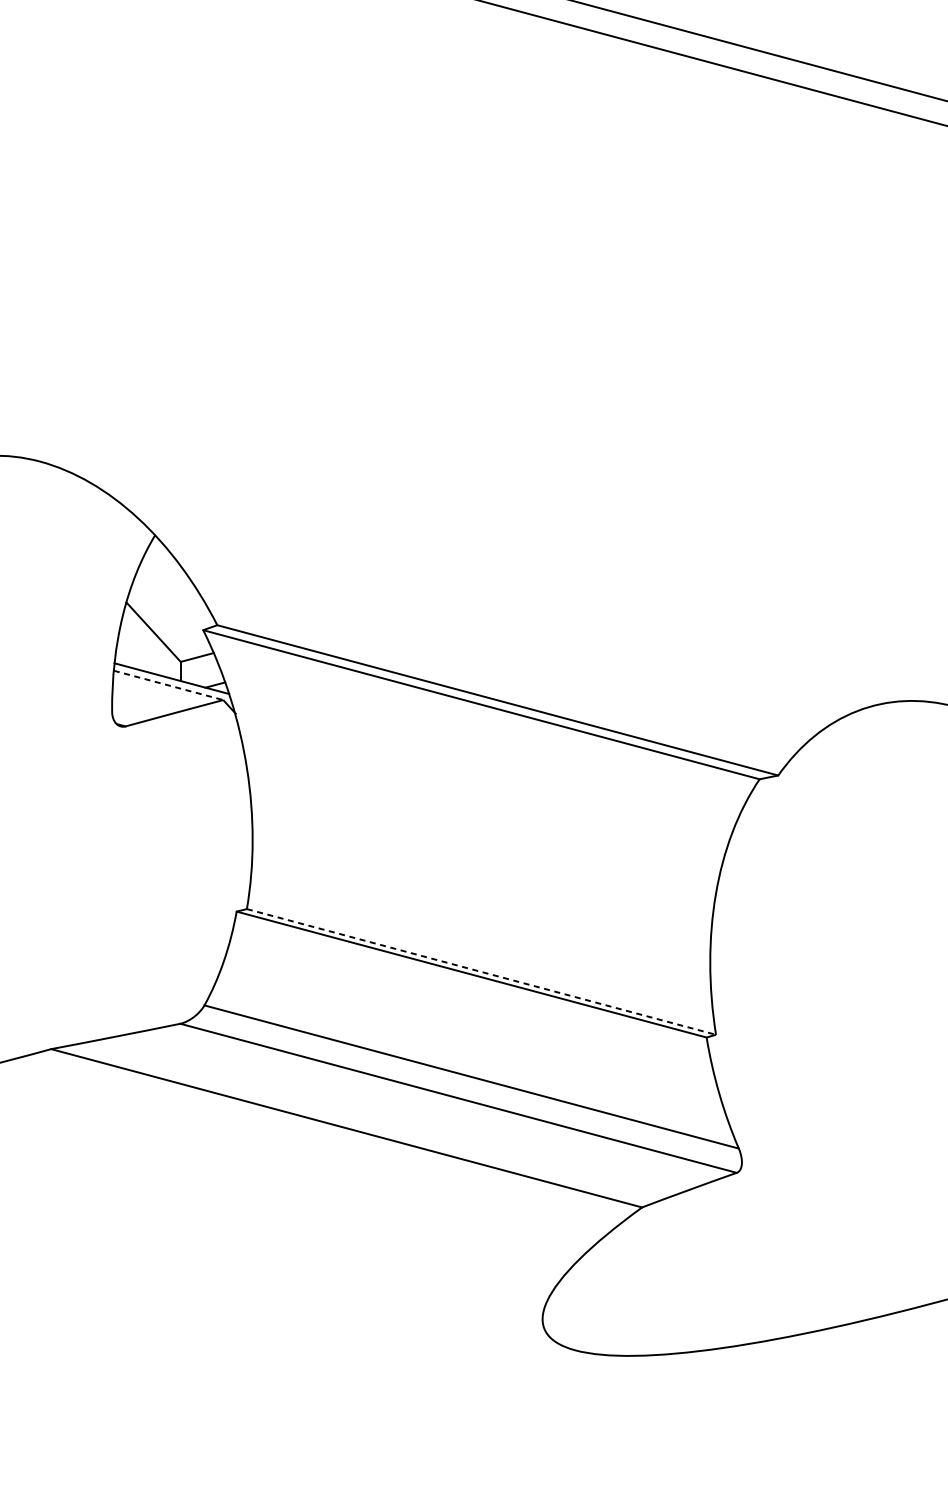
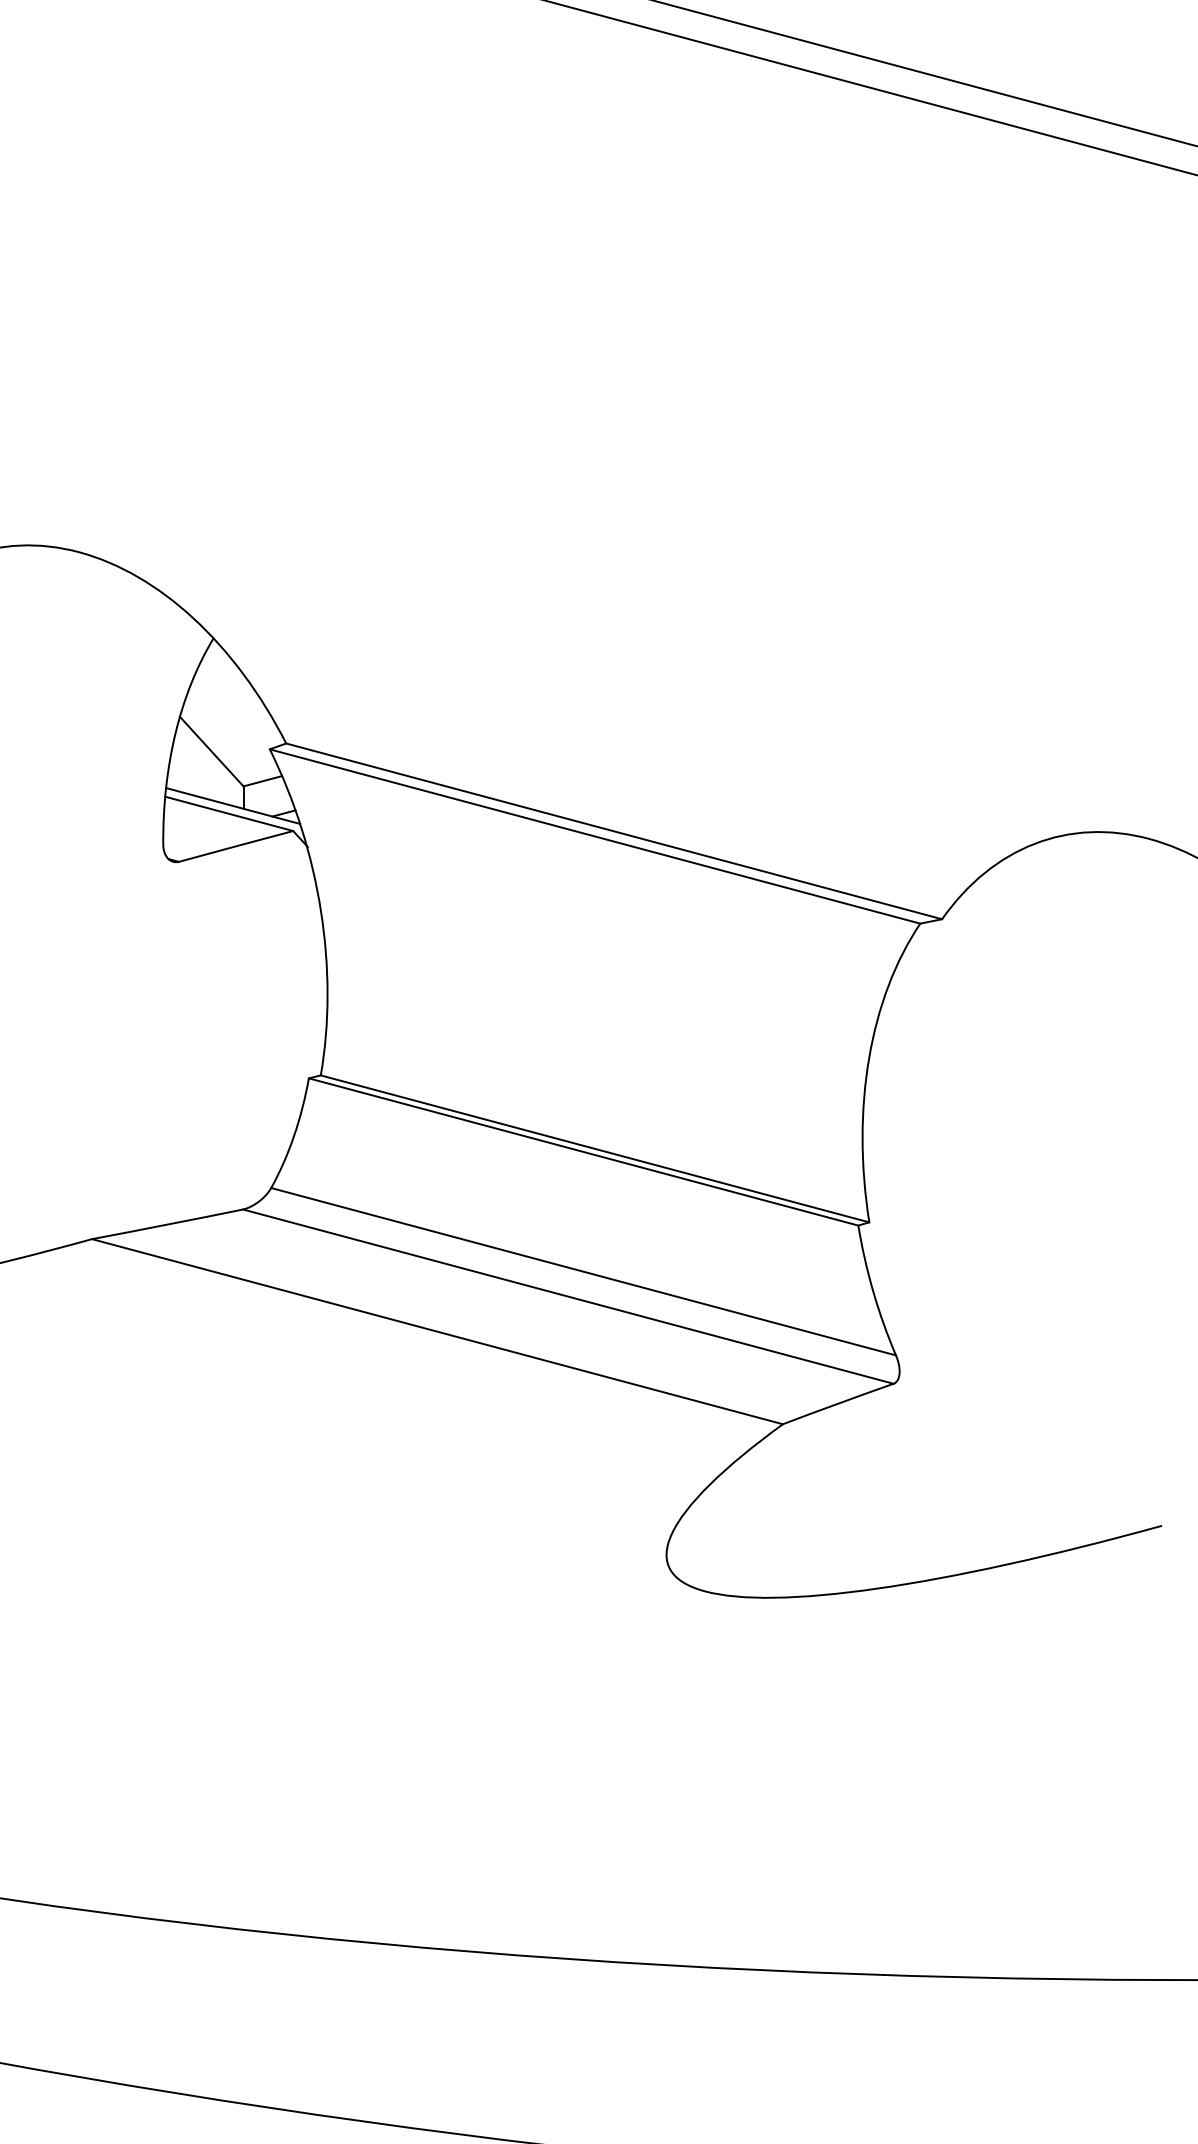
line: (168, 685) -> (229, 814), dashed -> solid
line: (481, 971) -> (595, 1148), dashed -> solid

